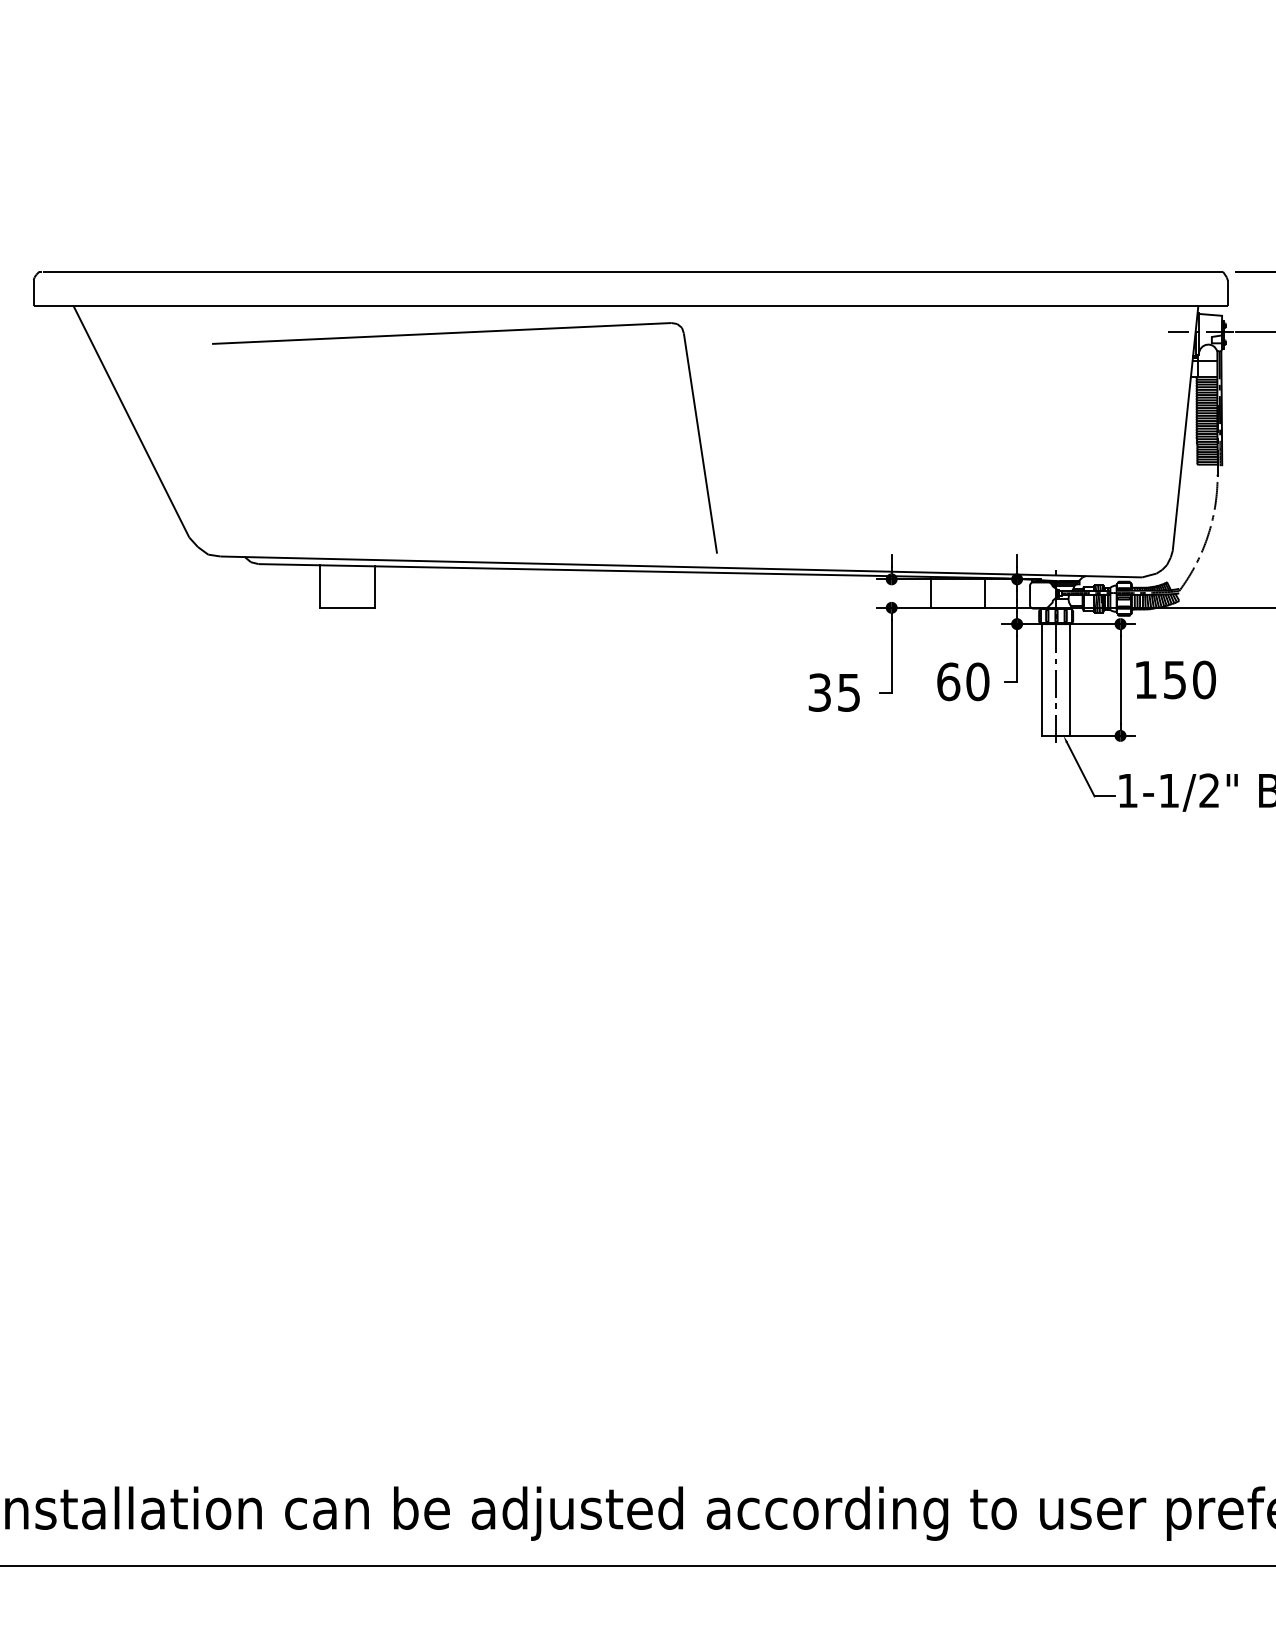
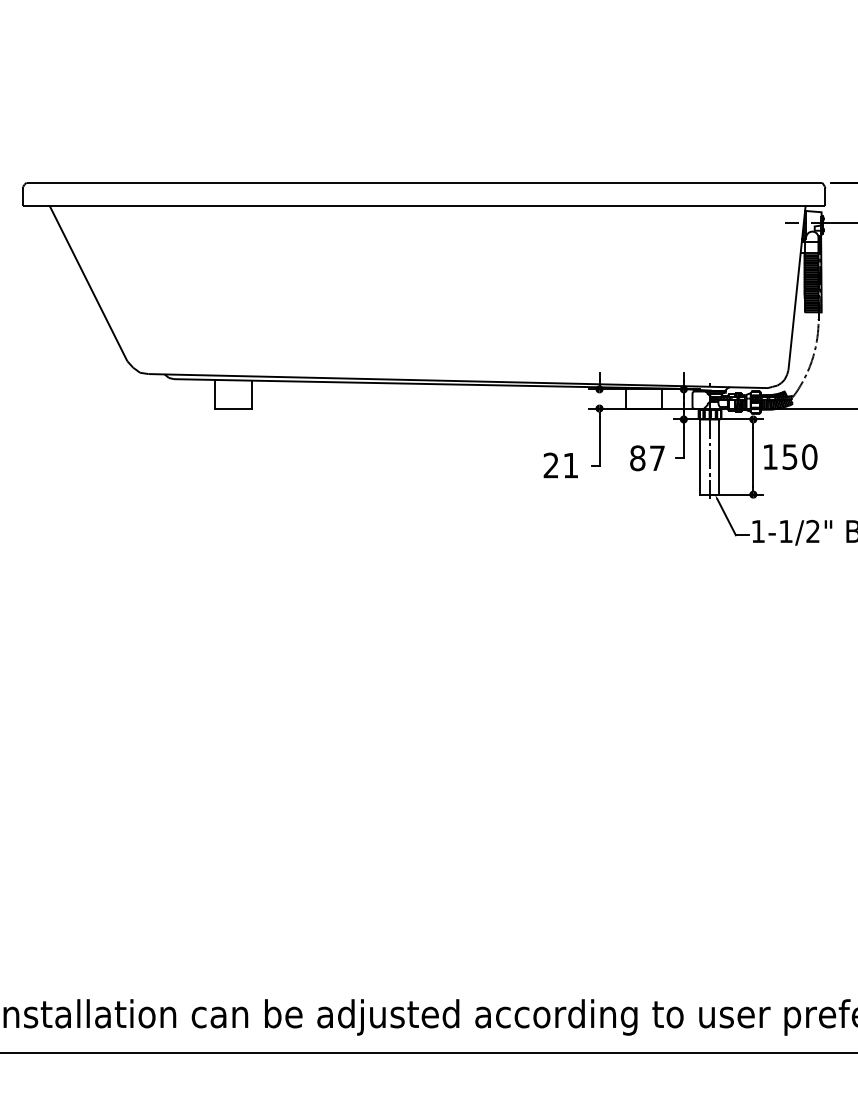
part: (464, 334) -> (312, 224), removed
text: (963, 682) -> (647, 458), 60 -> 87
text: (833, 692) -> (560, 465), 35 -> 21

